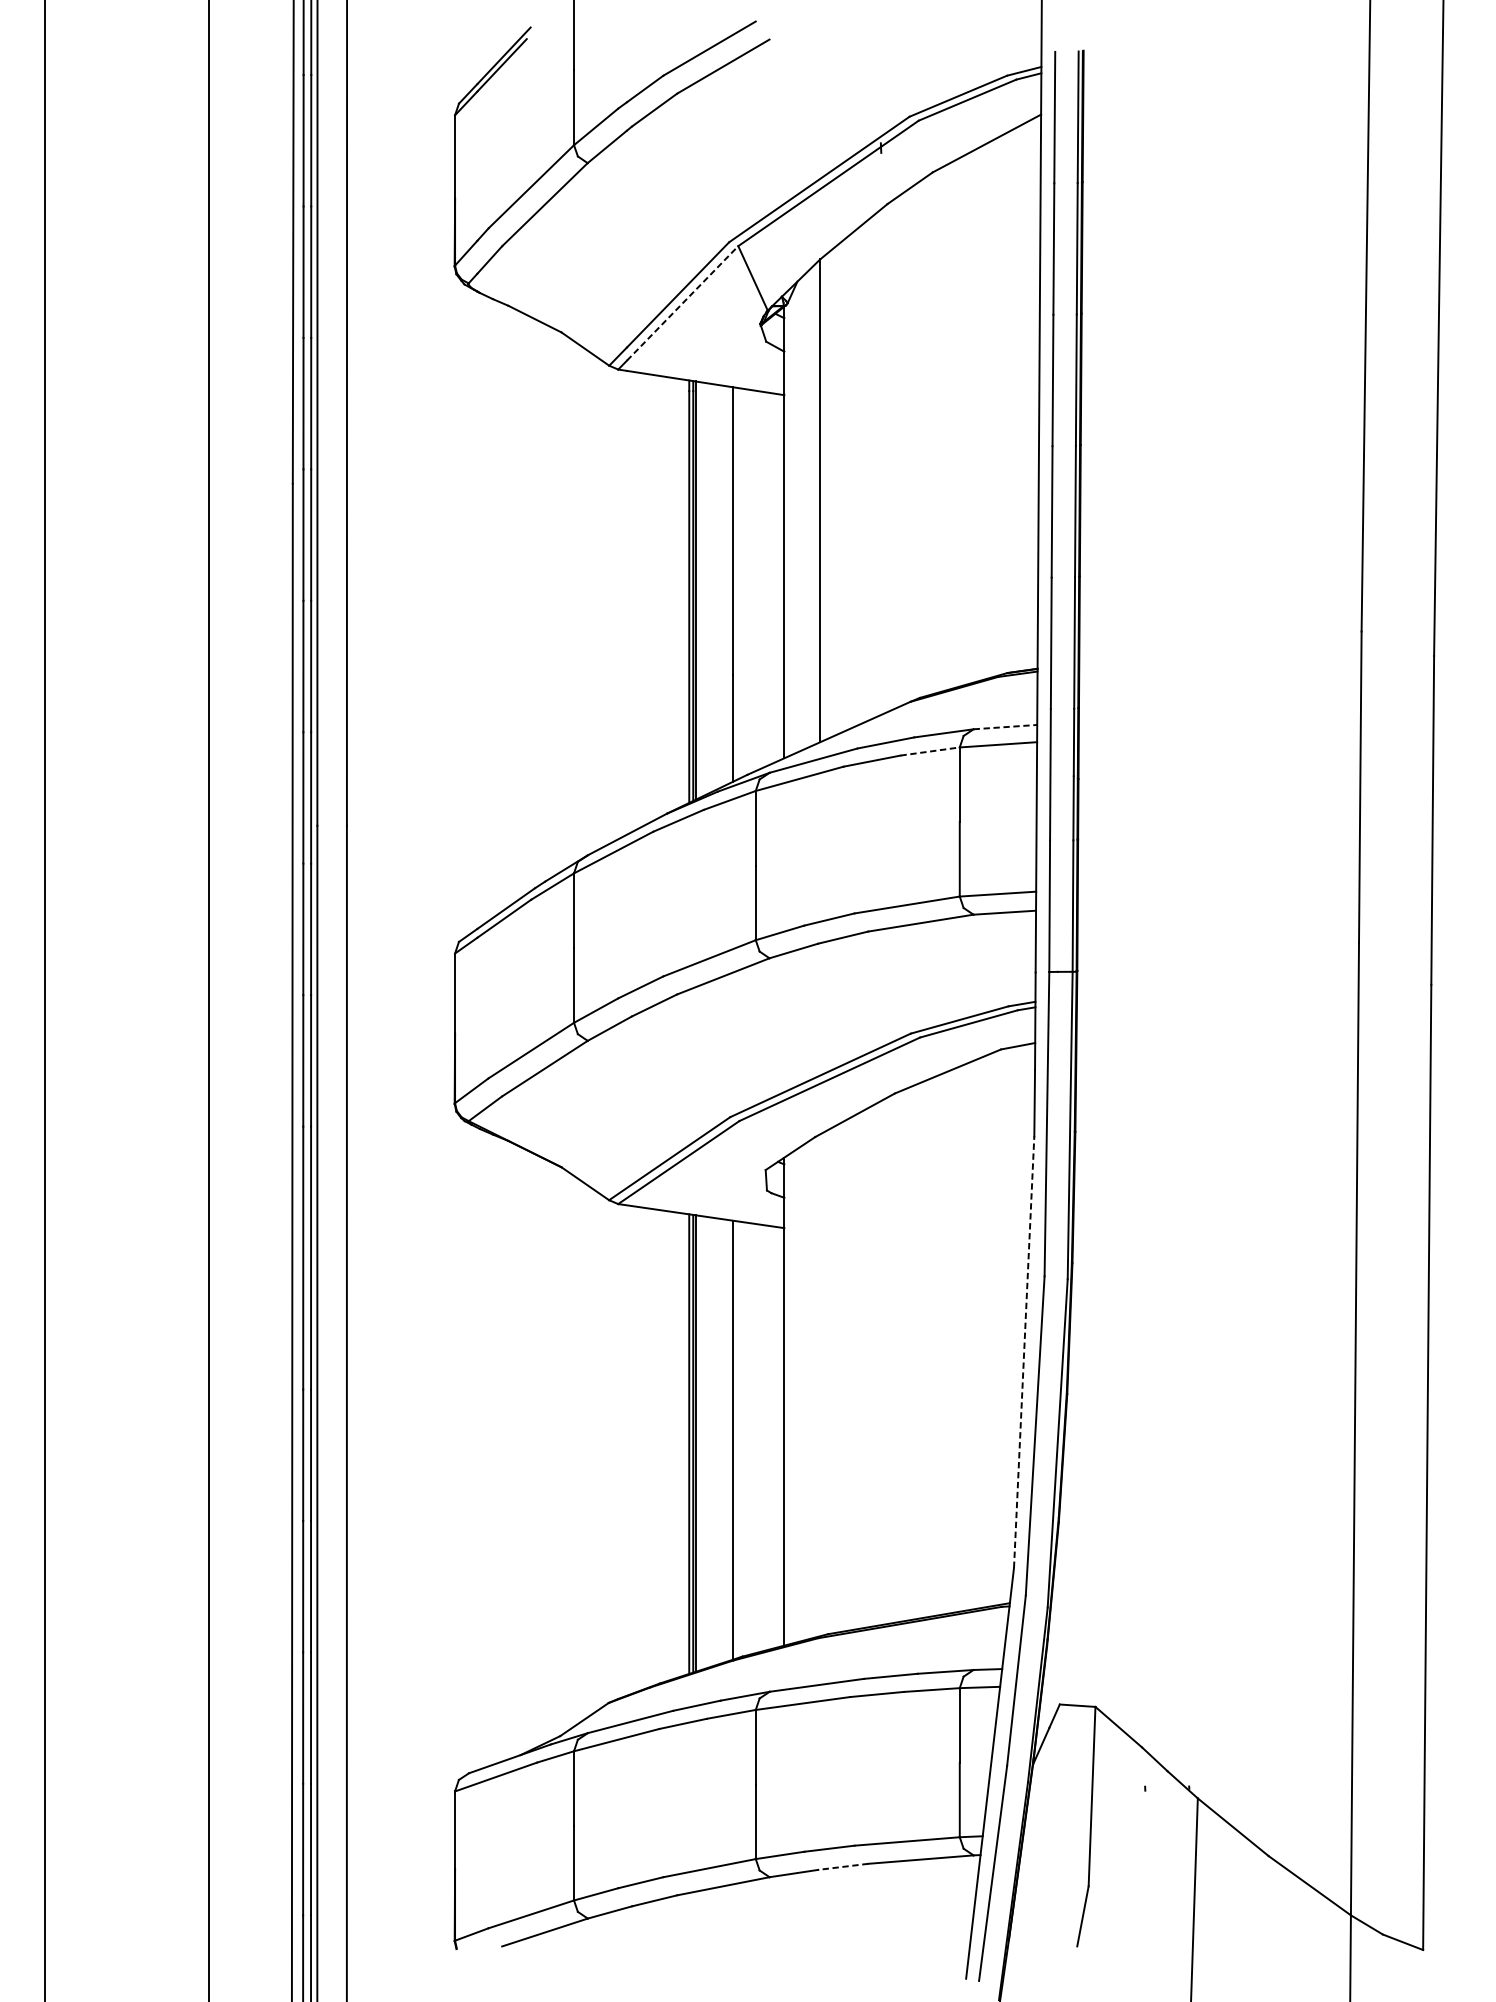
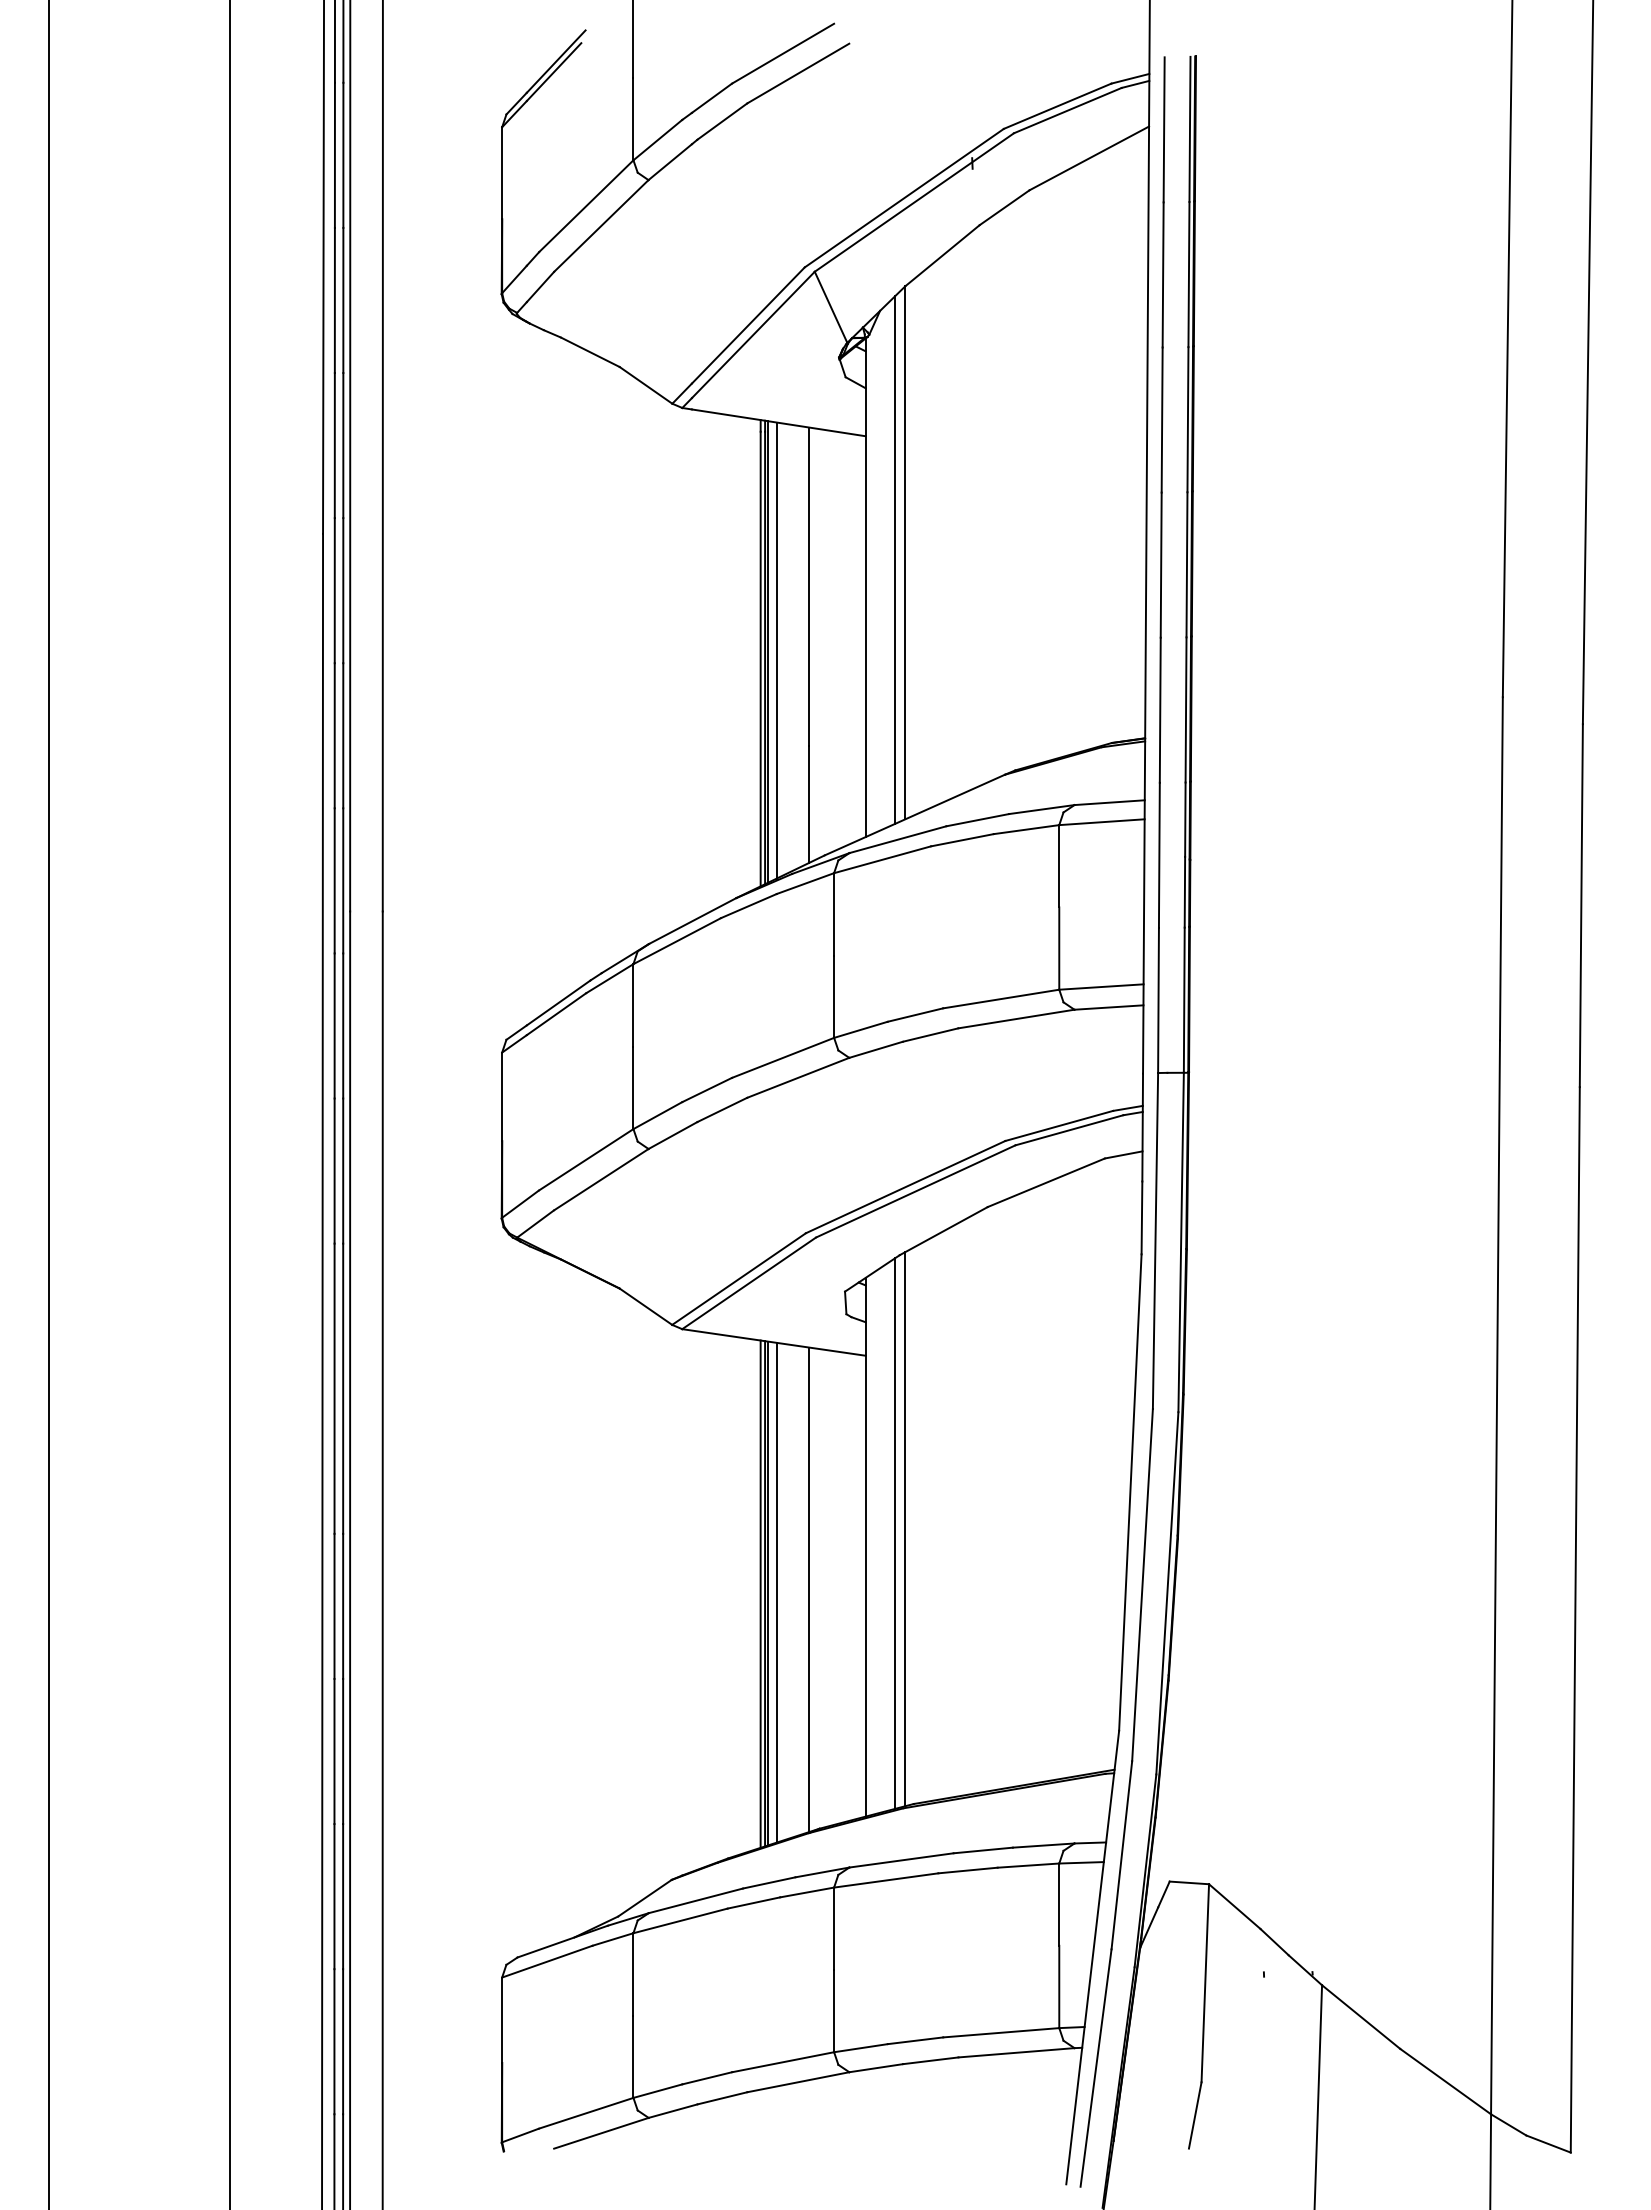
line: (682, 303) -> (753, 334), dashed -> solid
line: (811, 506) -> (895, 559), added
line: (703, 589) -> (776, 650), added
line: (1006, 726) -> (1110, 802), dashed -> solid
line: (930, 751) -> (1027, 829), dashed -> solid
line: (1024, 1352) -> (1130, 1492), dashed -> solid
line: (820, 1385) -> (905, 1529), added
line: (811, 1389) -> (895, 1533), added
line: (703, 1442) -> (776, 1592), added
line: (843, 1866) -> (930, 2060), dashed -> solid

